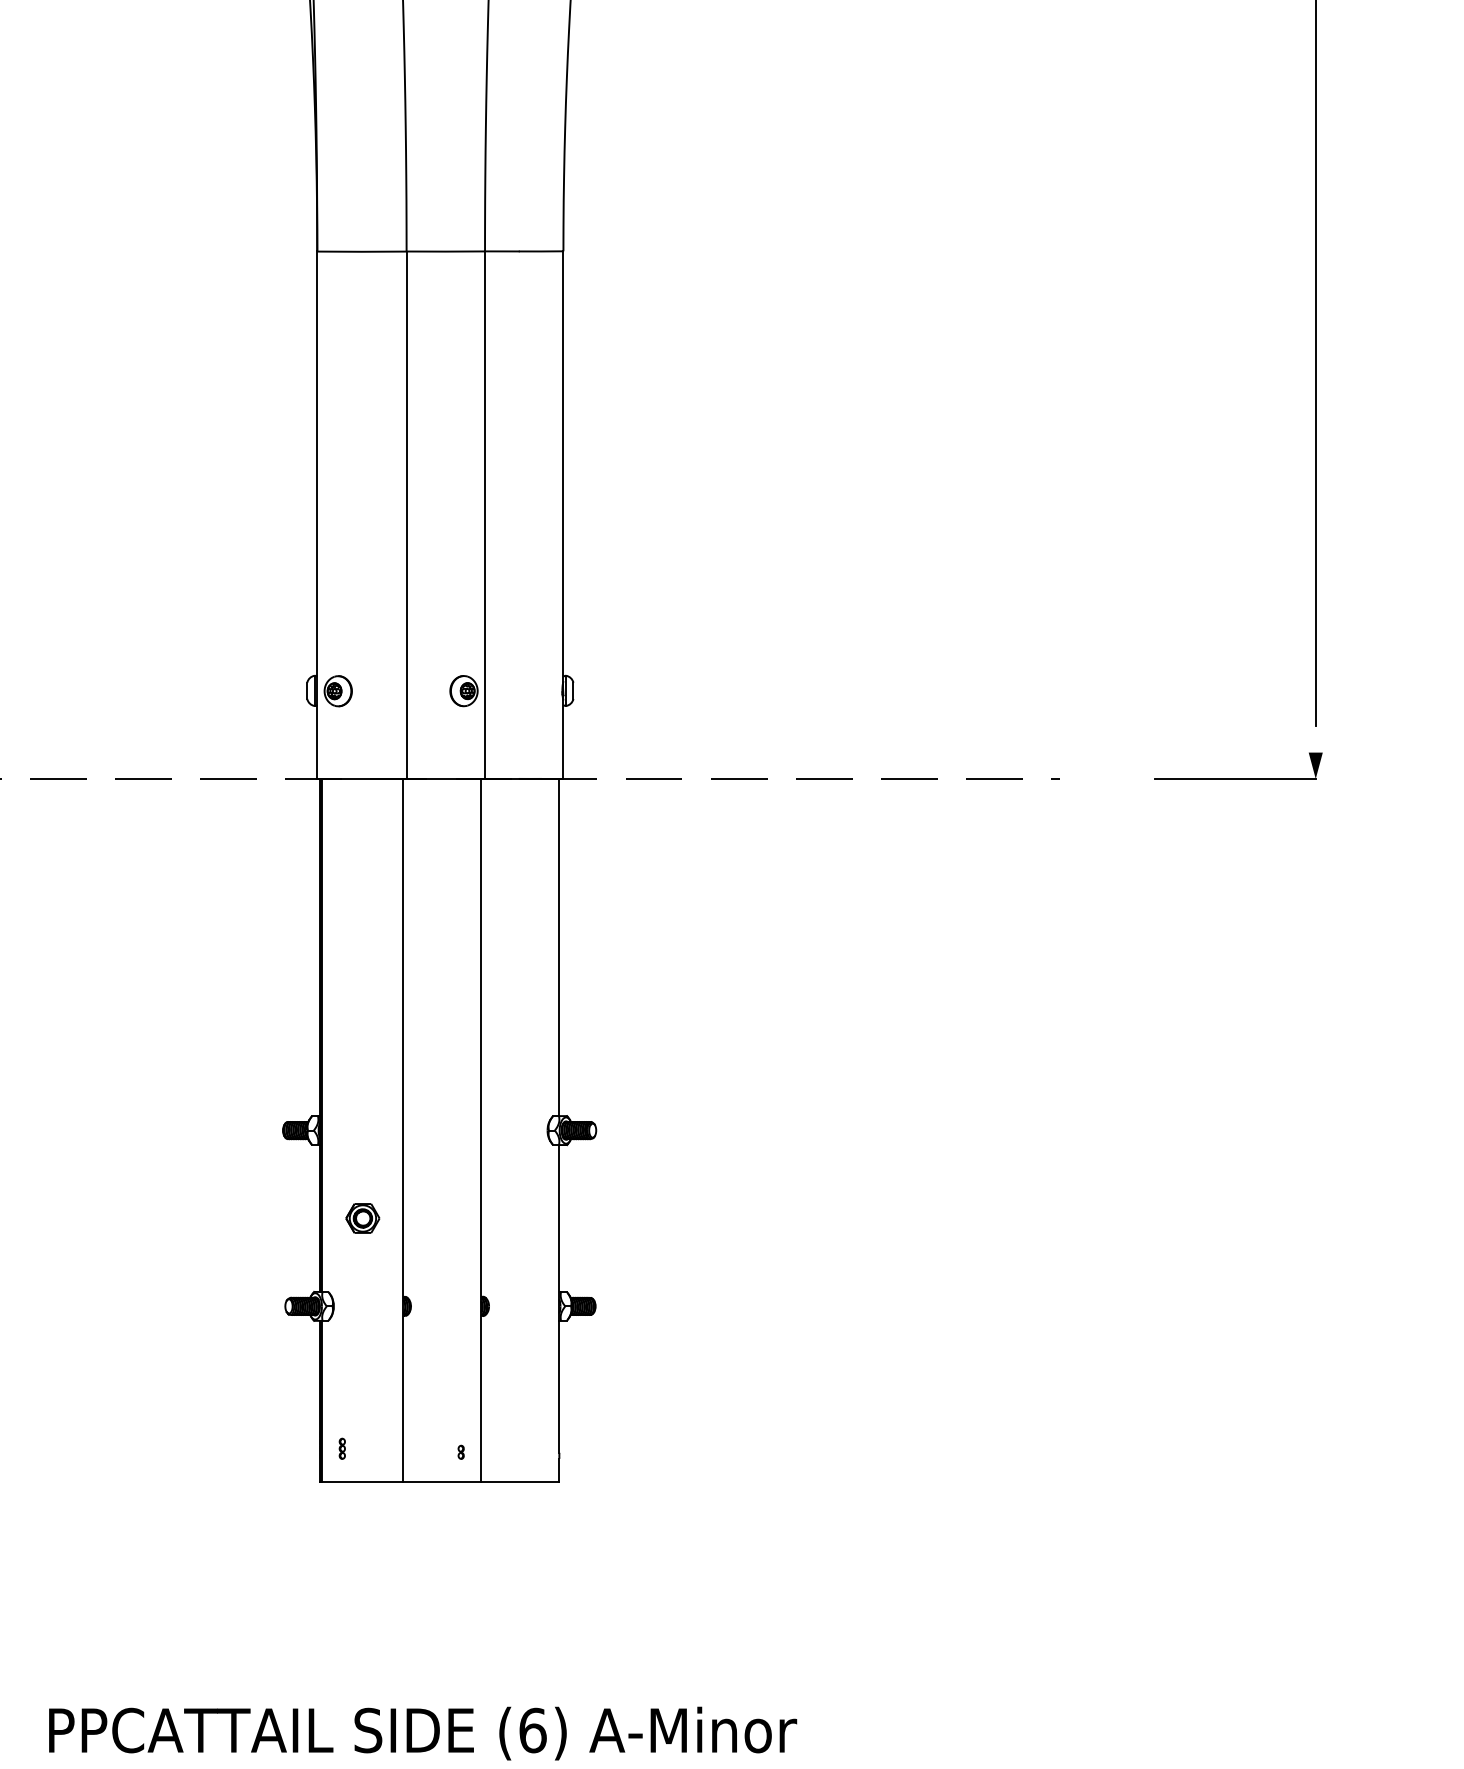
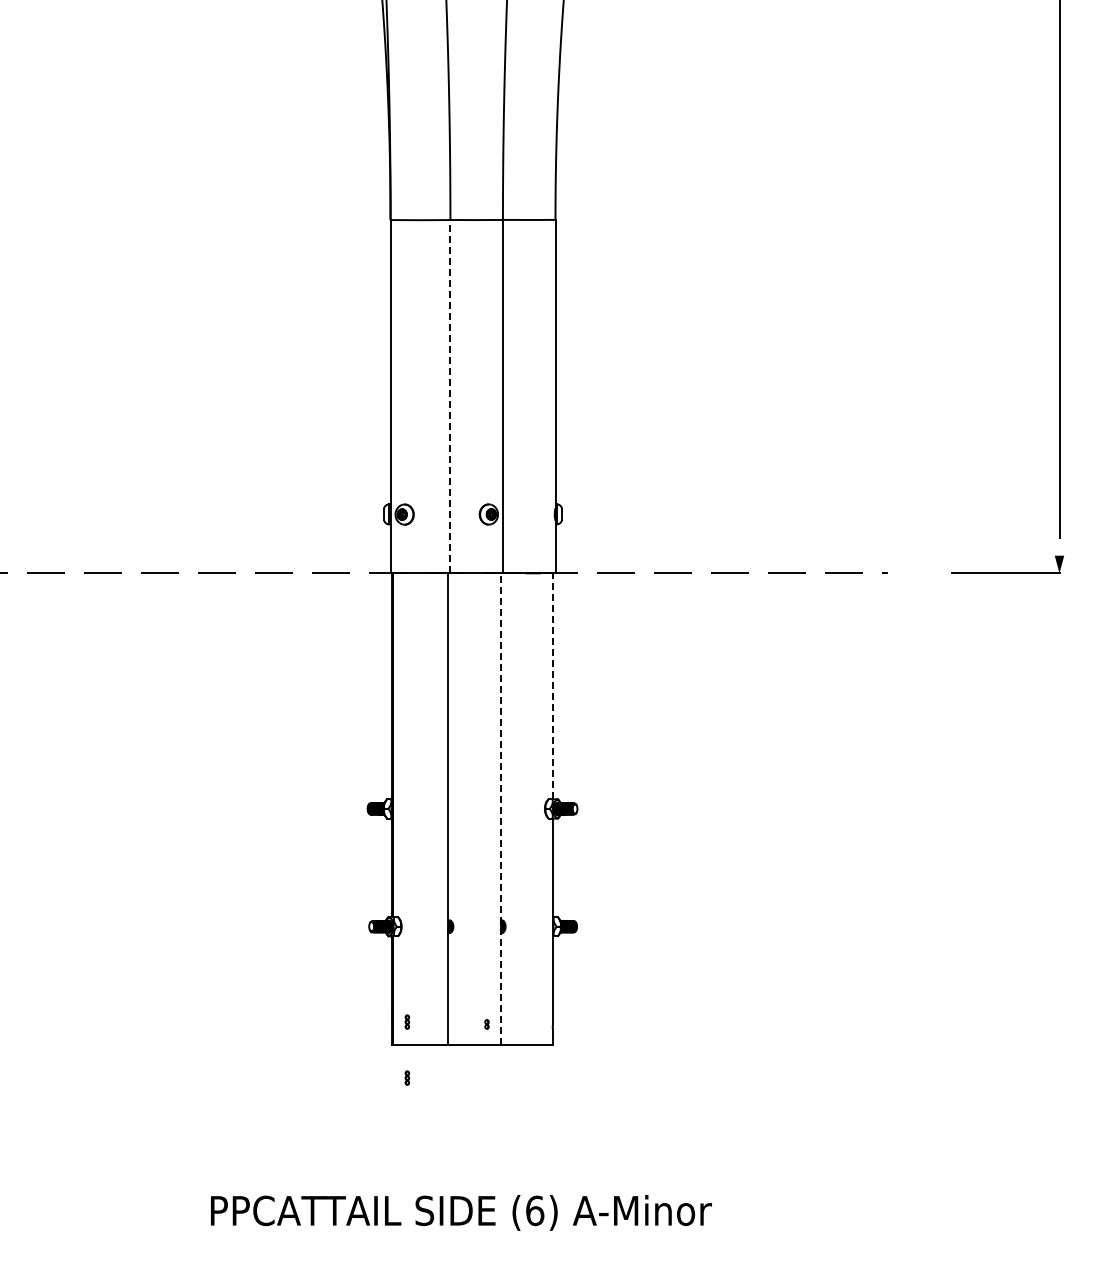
line: (406, 514) -> (450, 396), solid -> dashed
line: (558, 947) -> (552, 686), solid -> dashed
line: (481, 1129) -> (500, 808), solid -> dashed
part: (361, 1218) -> (420, 867), removed
part: (342, 1531) -> (407, 1077), added

